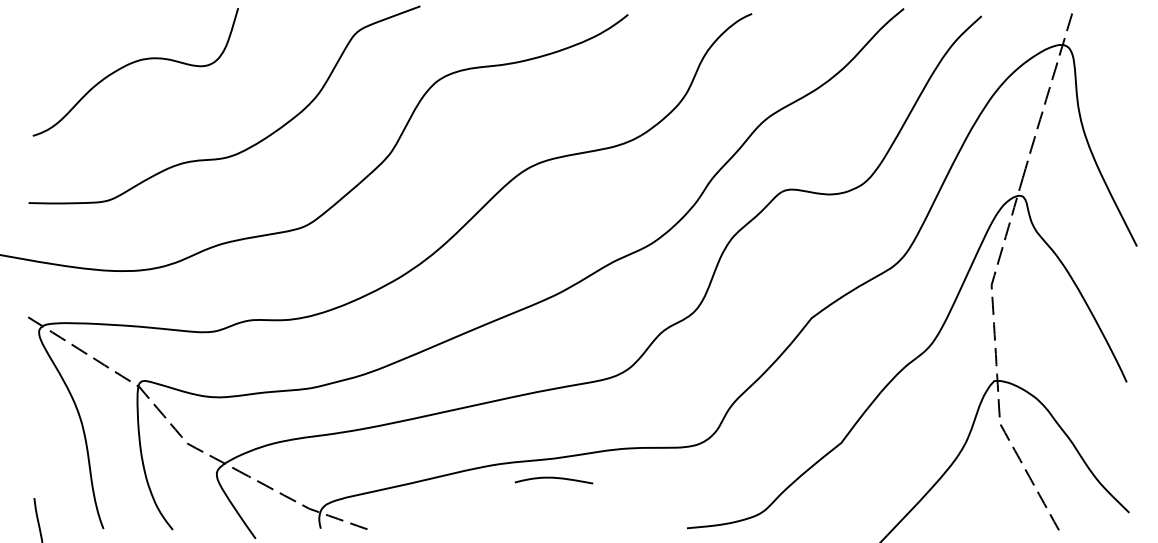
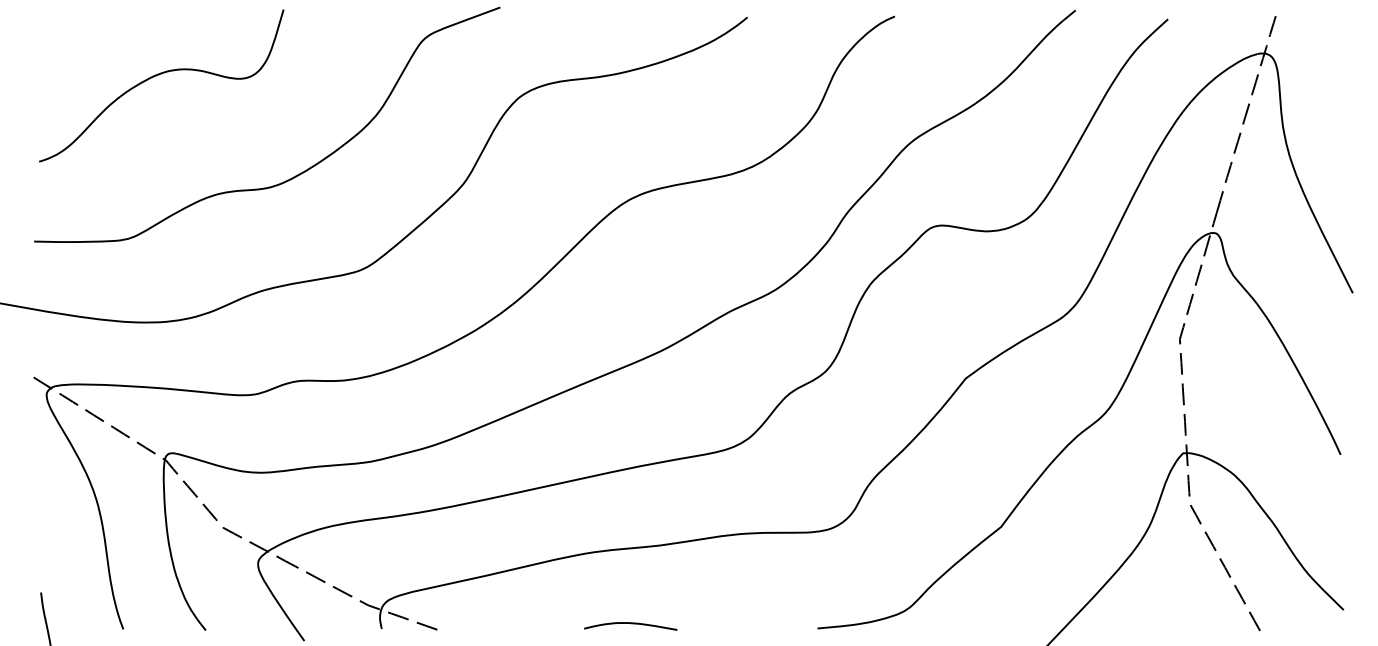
curve: (553, 478) -> (630, 623), moved

